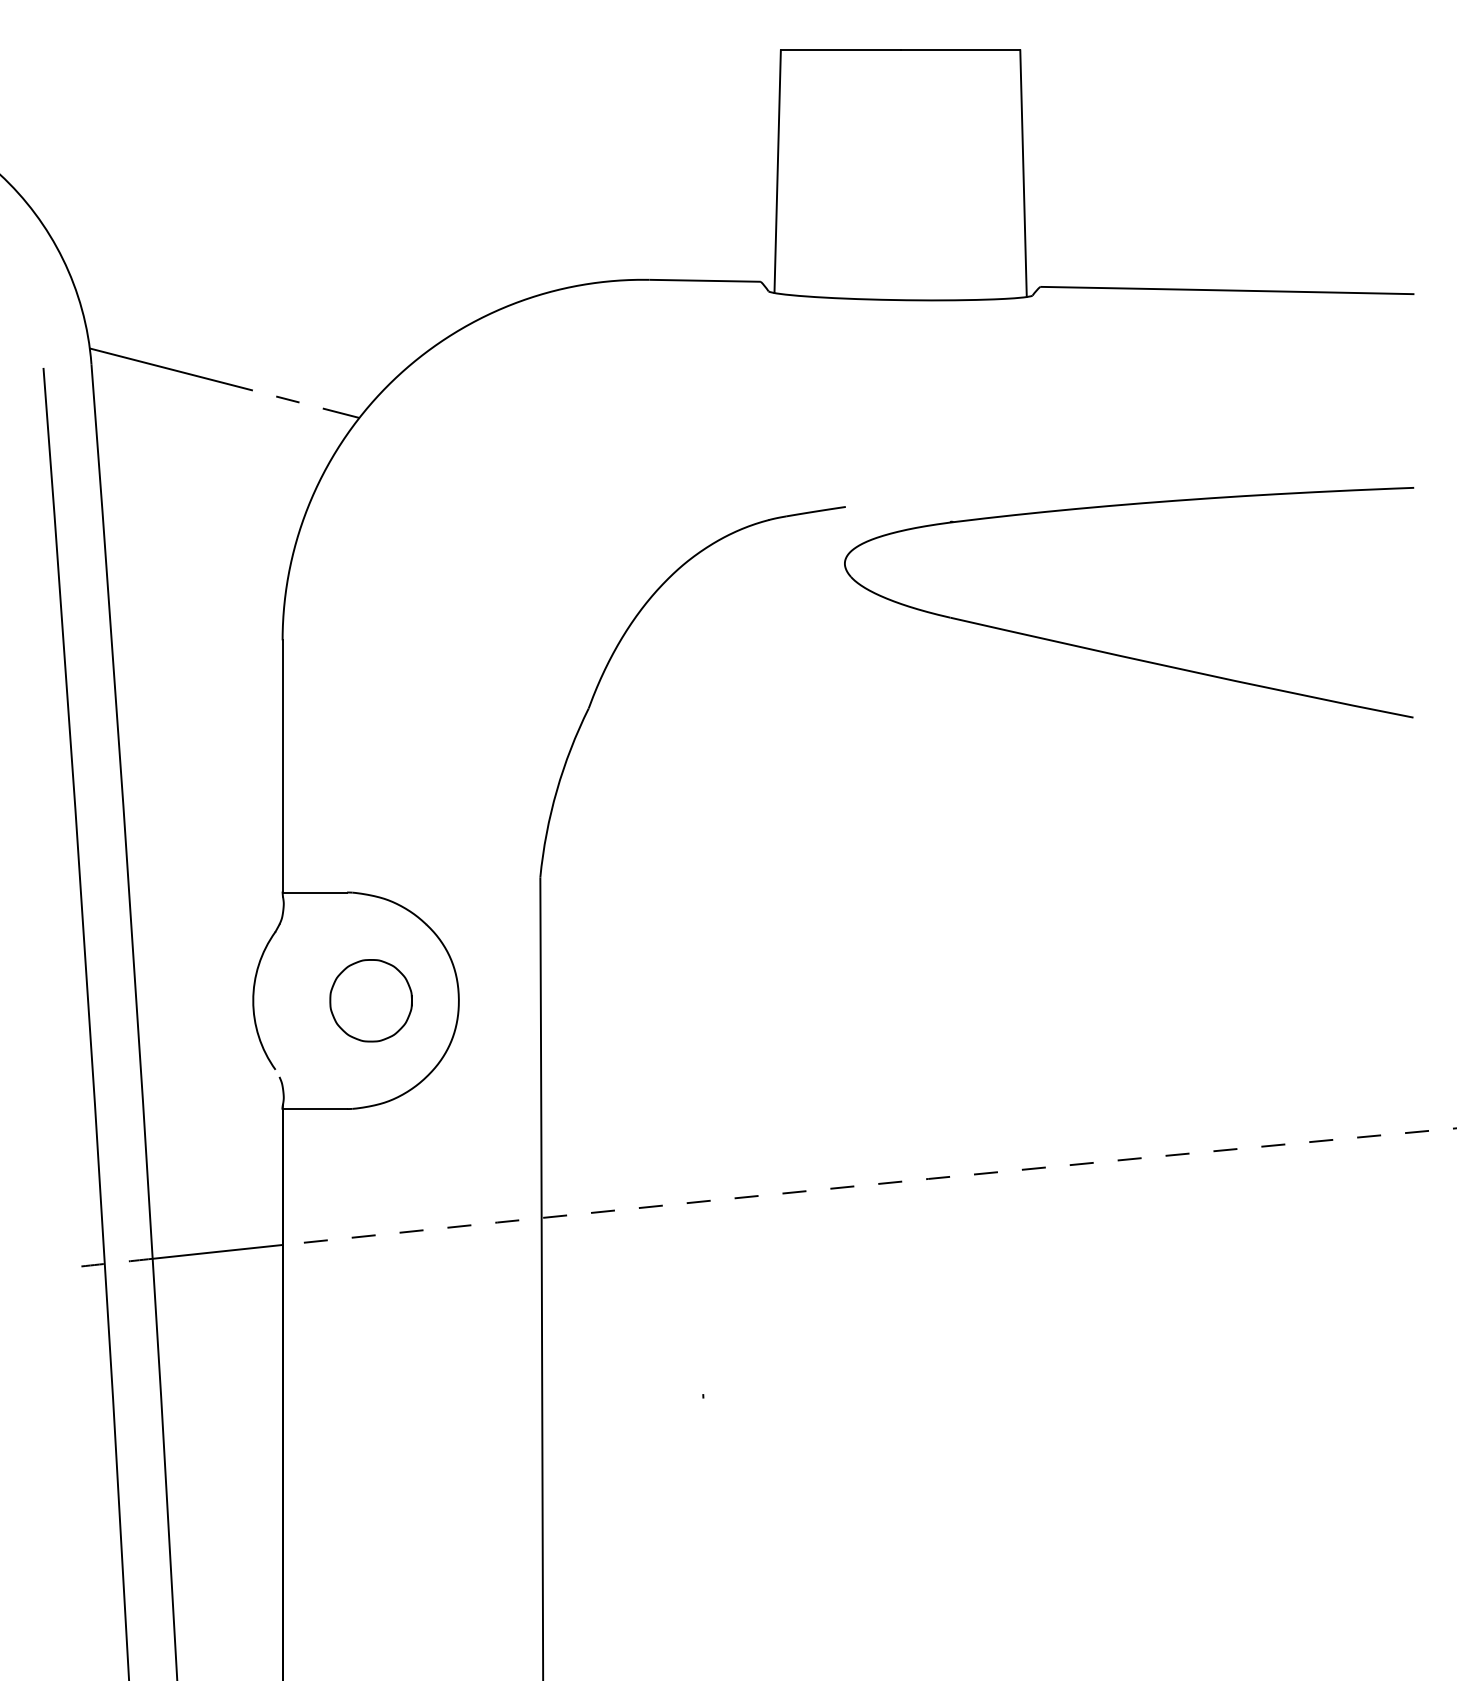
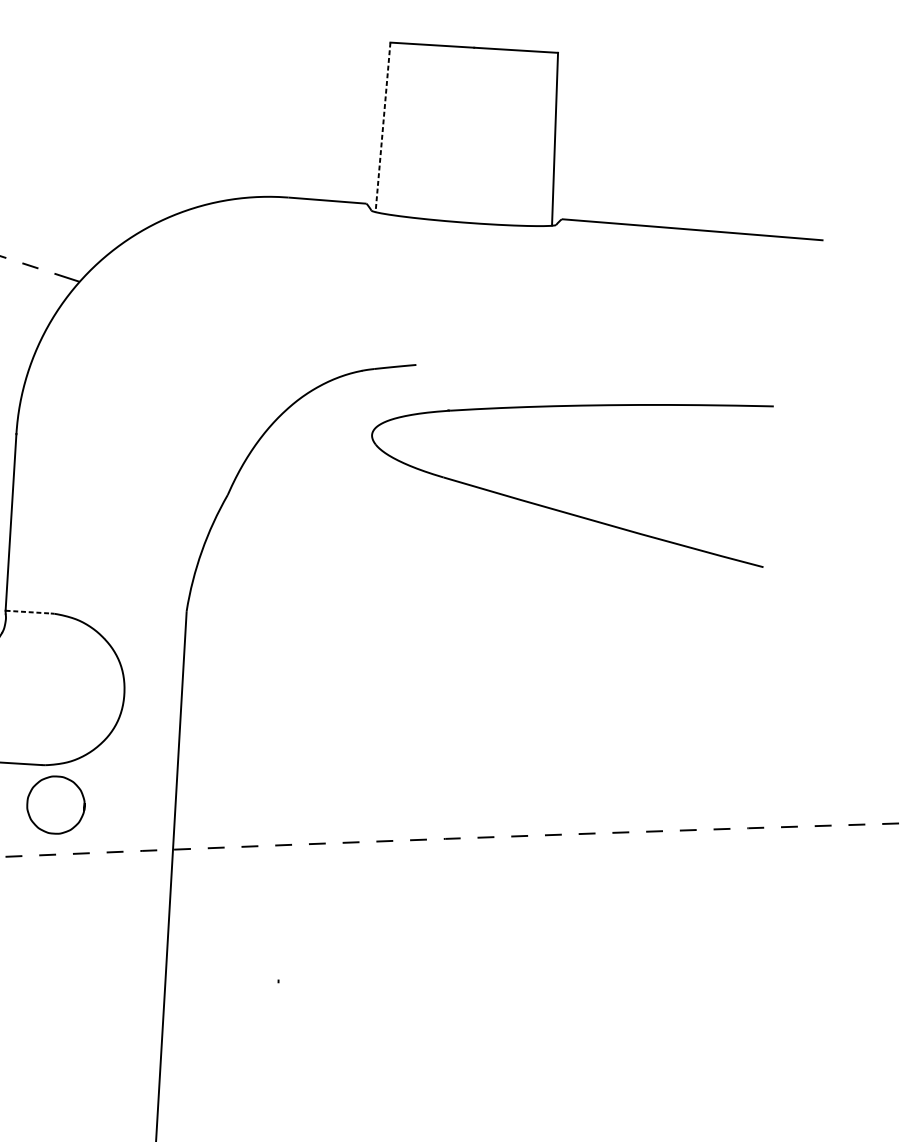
line: (777, 172) -> (382, 127), solid -> dashed
part: (1115, 653) -> (557, 509), moved
line: (315, 892) -> (28, 612), solid -> dashed
curve: (343, 972) -> (37, 784), moved

